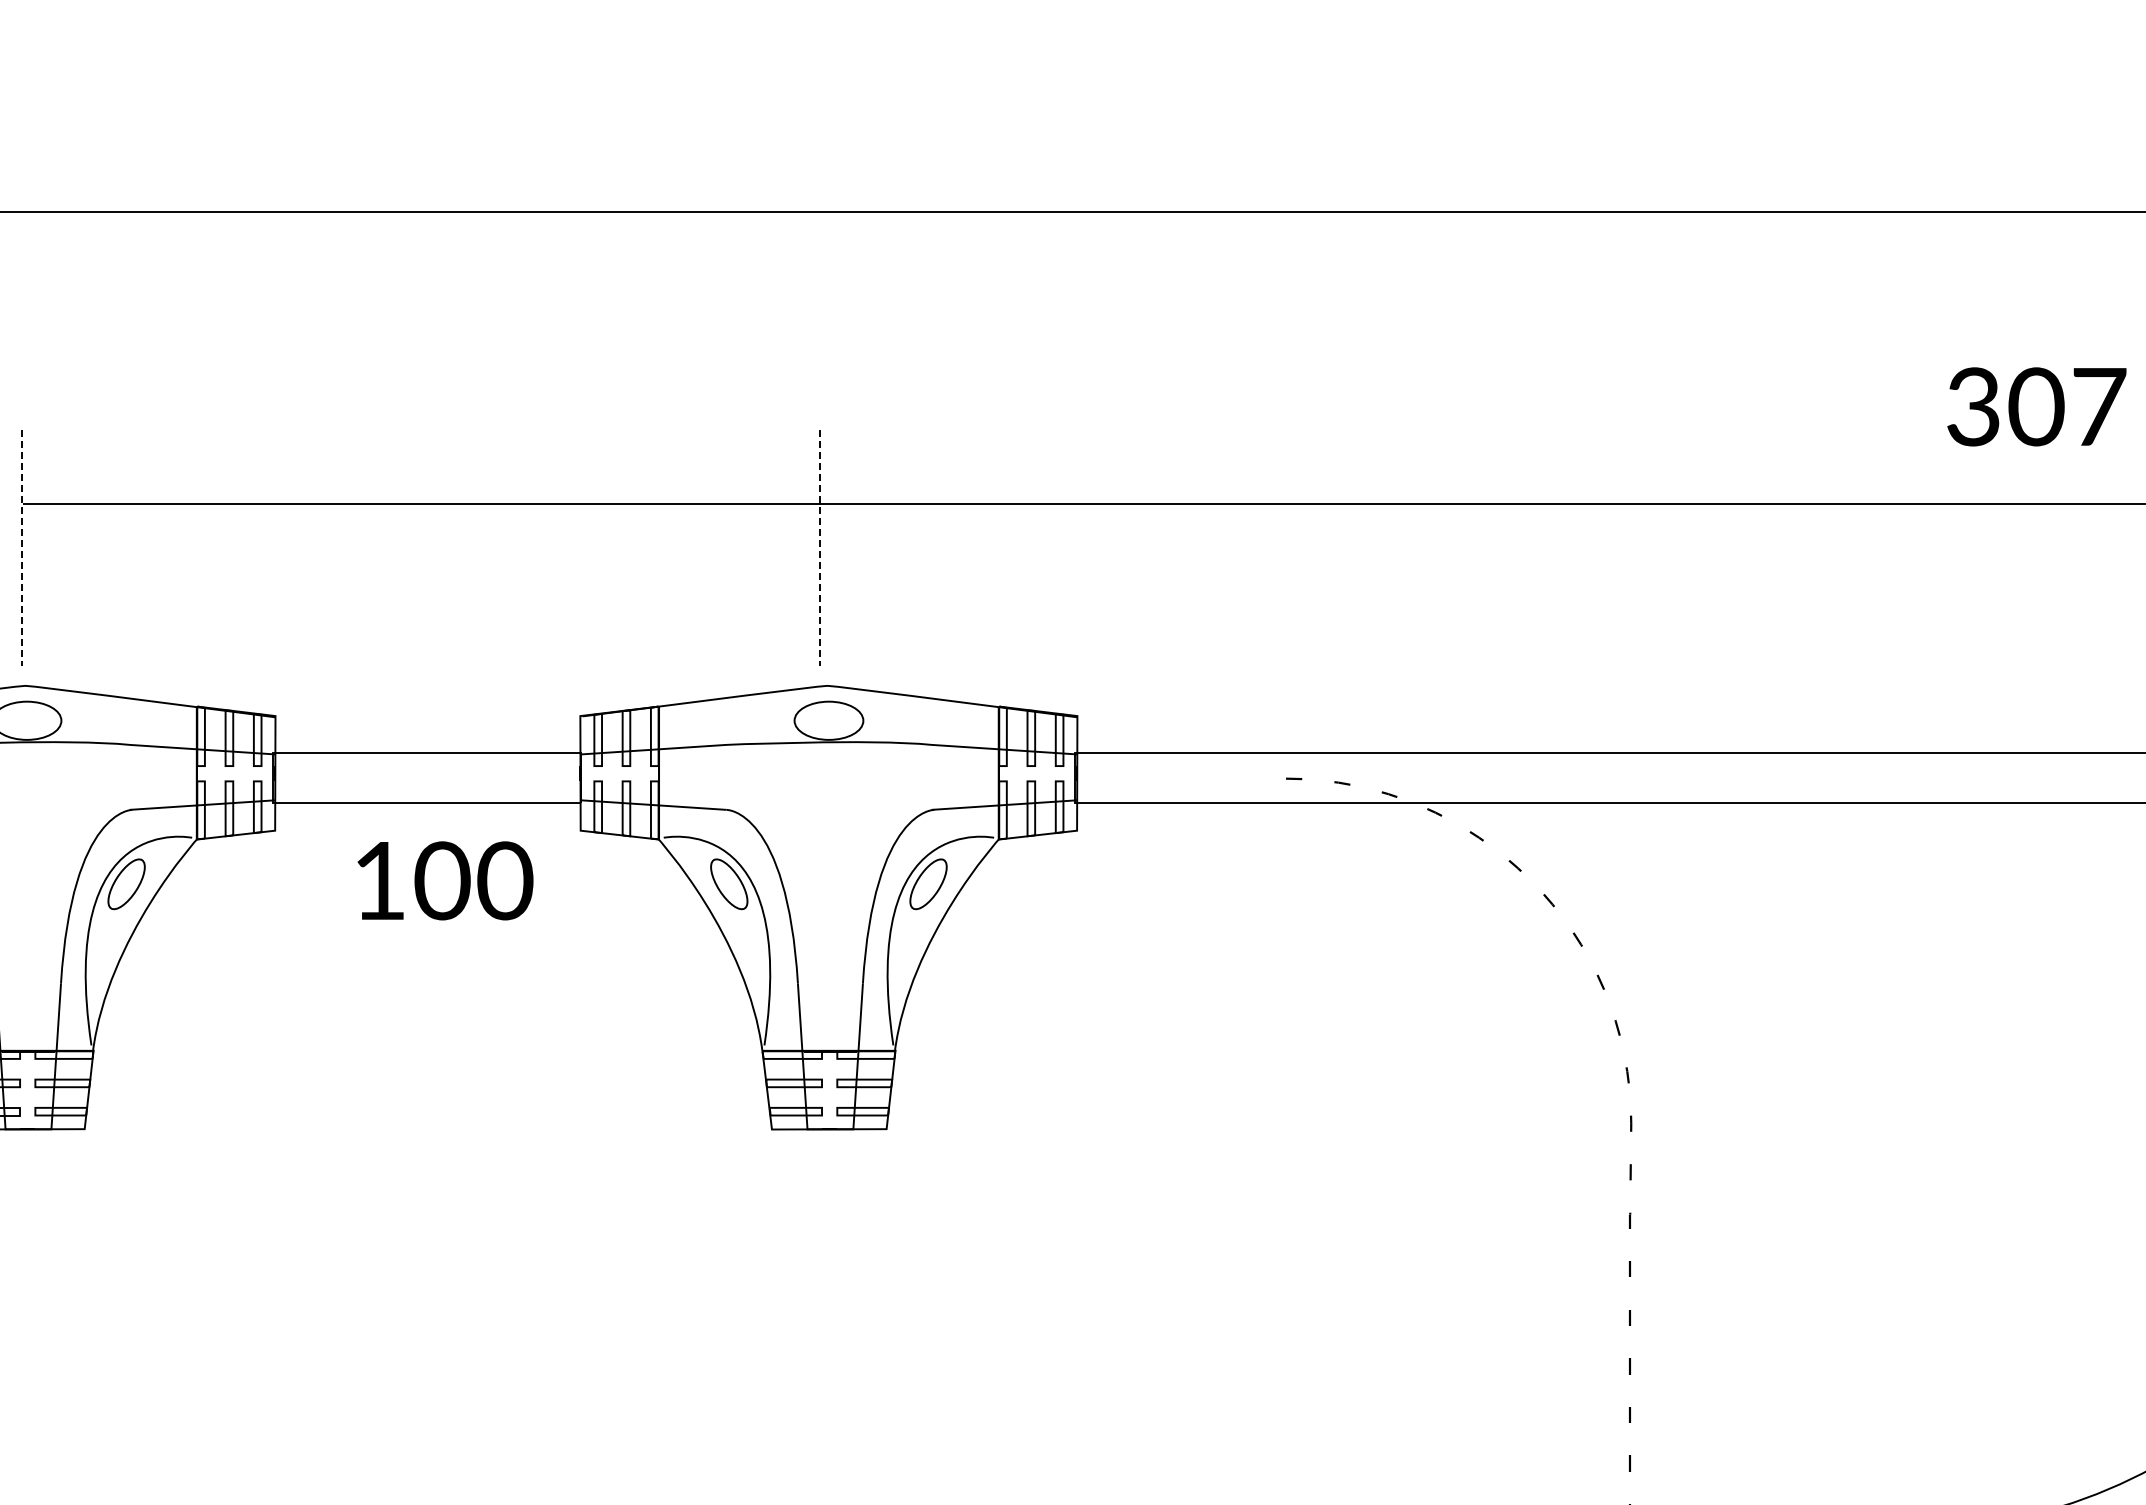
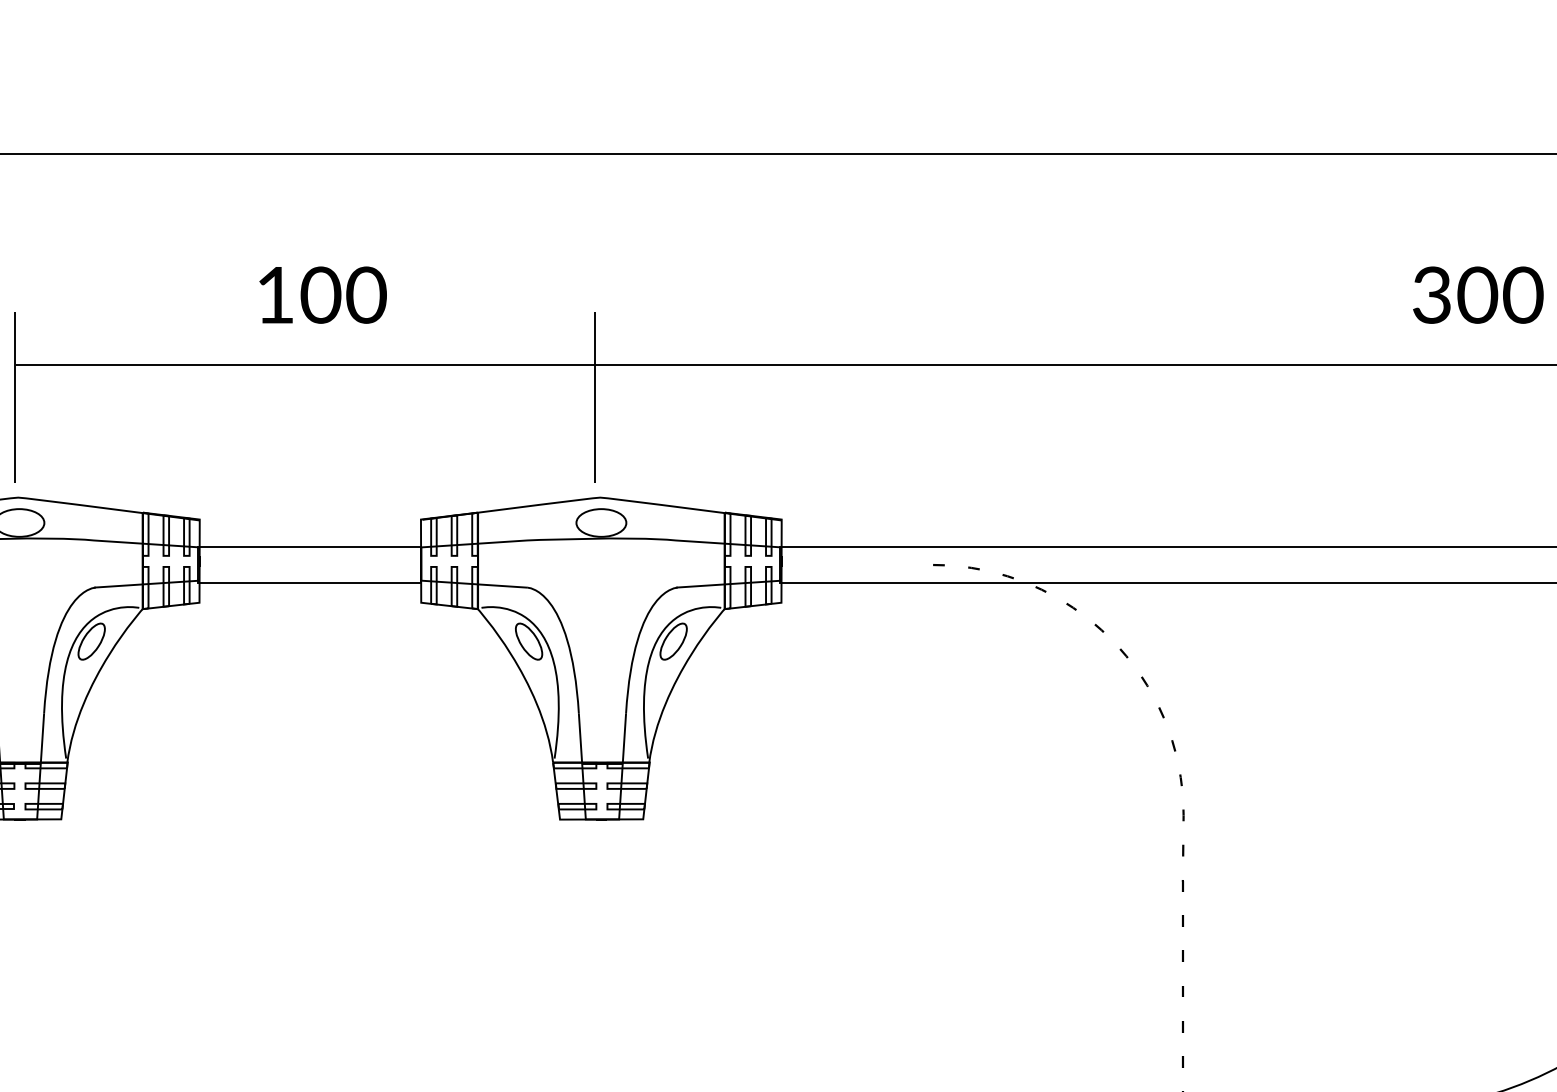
text: (2099, 406) -> (1523, 294), 307 -> 300
line: (21, 547) -> (15, 397), dashed -> solid
line: (819, 547) -> (594, 397), dashed -> solid
text: (445, 880) -> (323, 294), moved

